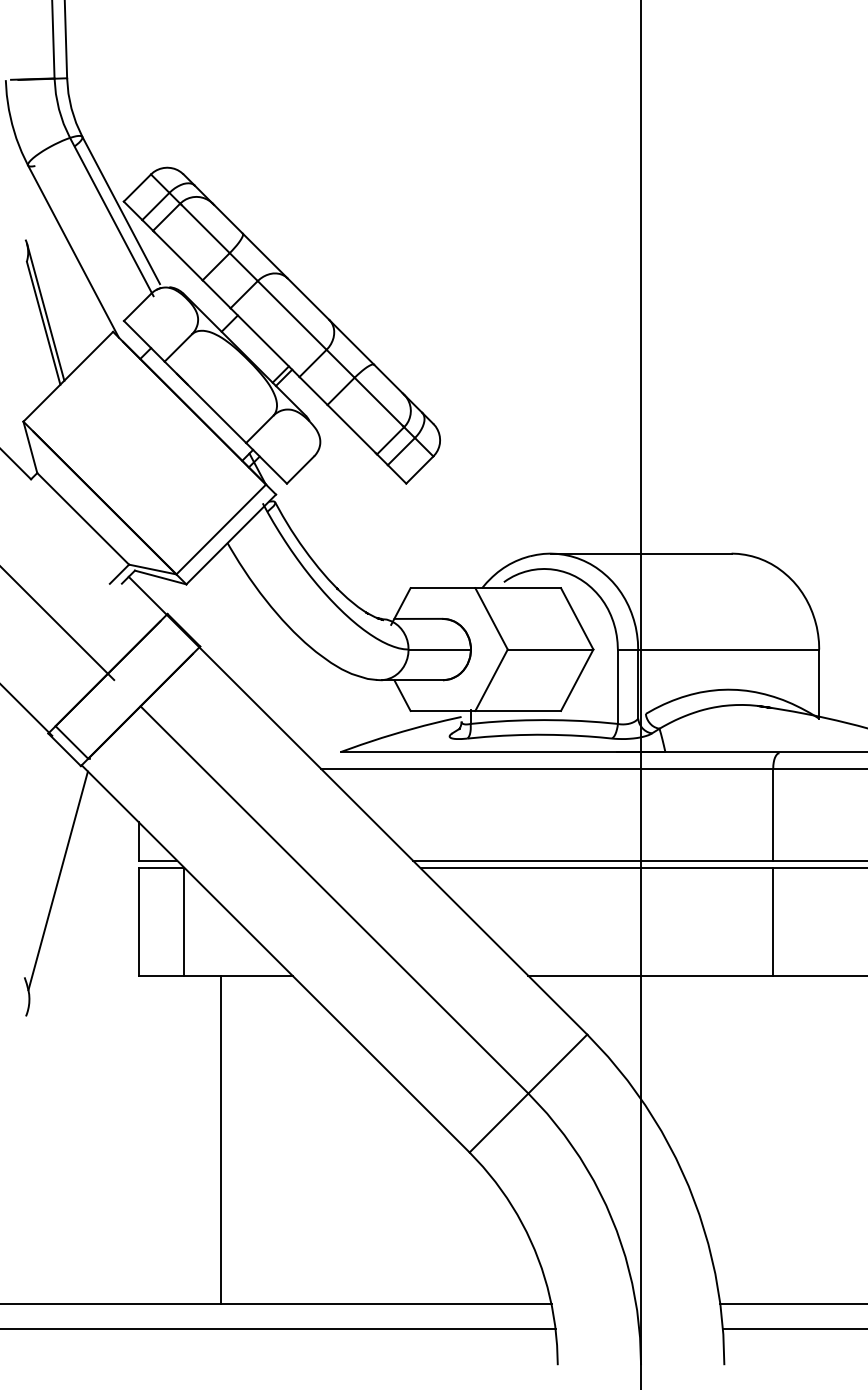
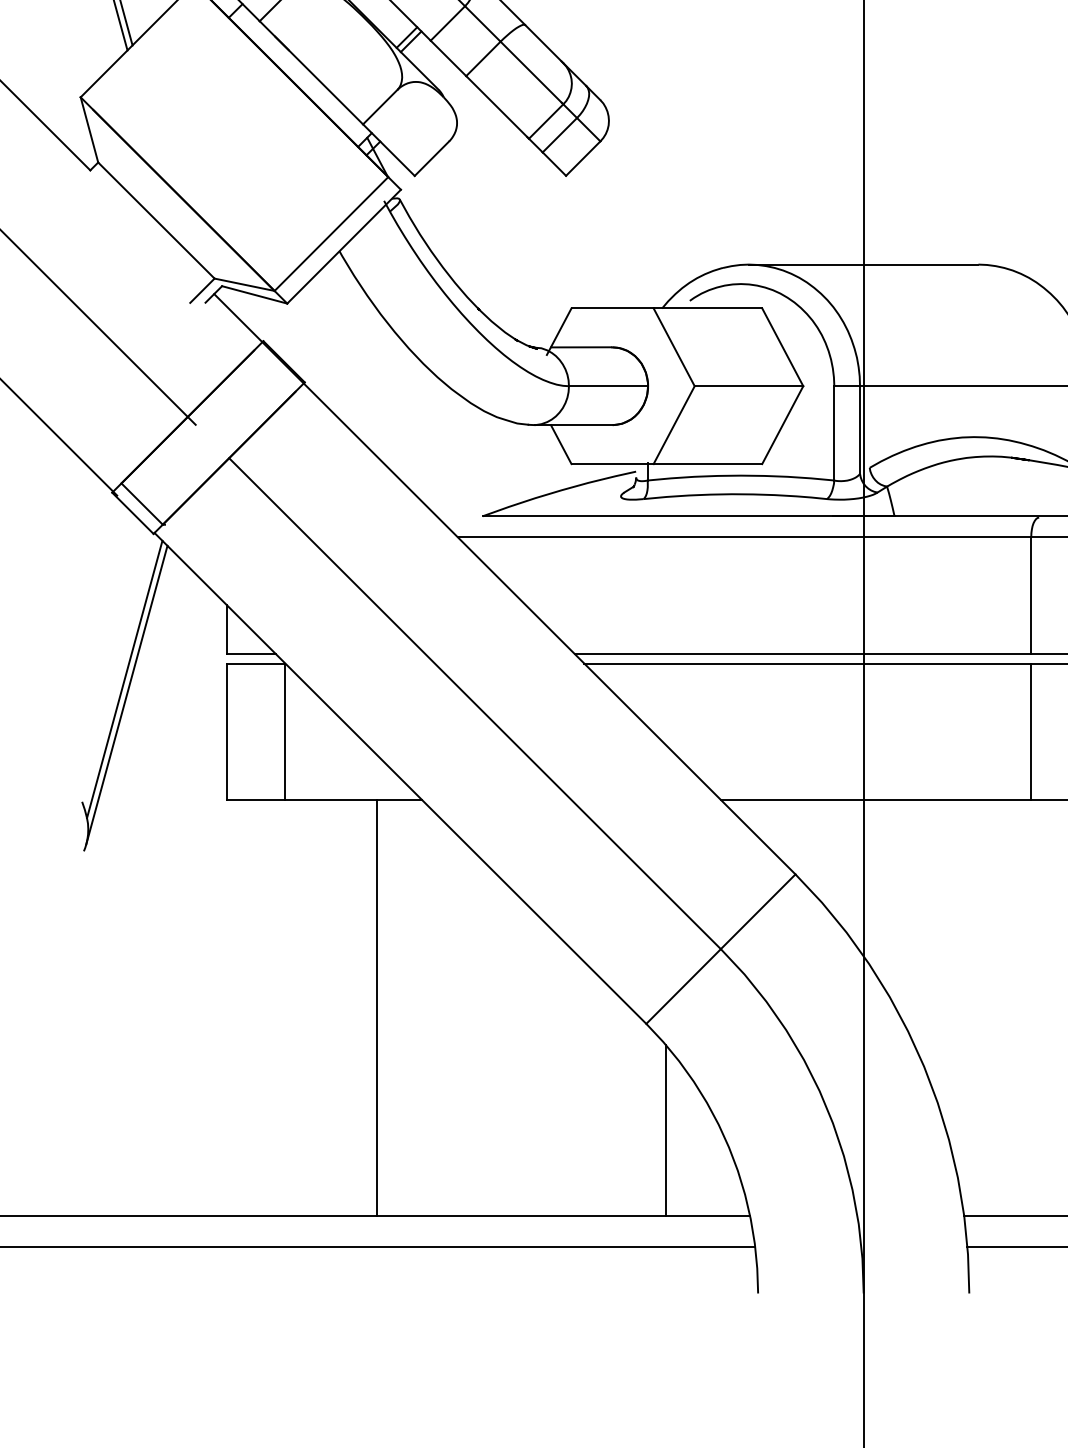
line: (59, 892) -> (126, 694), added
line: (221, 1139) -> (377, 1007), moved
line: (484, 1236) -> (665, 1130), added

